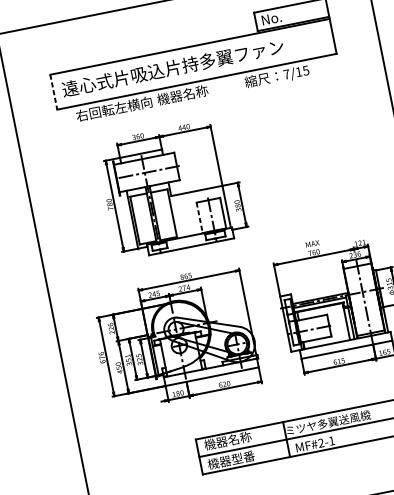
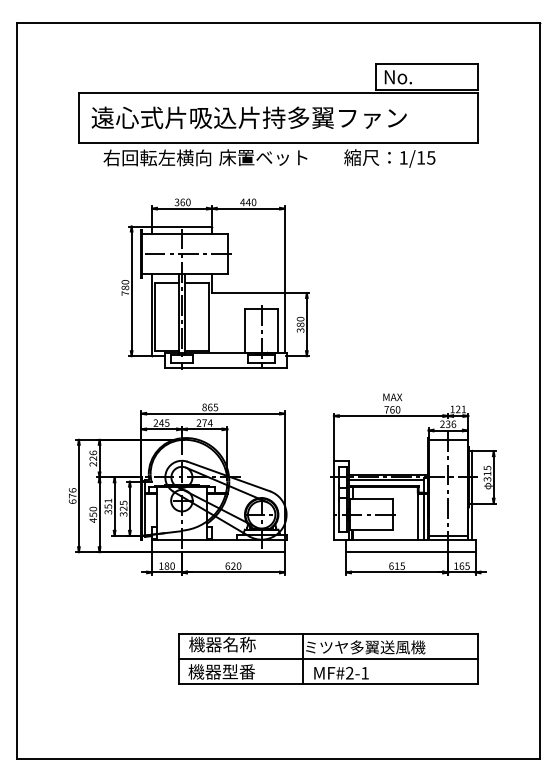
text: (286, 74) -> (403, 157), 7/15 -> 1/15
line: (54, 92) -> (79, 118), dashed -> solid
text: (188, 93) -> (263, 157), 機器名称 -> 床置ベット
line: (199, 217) -> (244, 330), dashed -> solid

